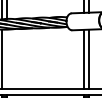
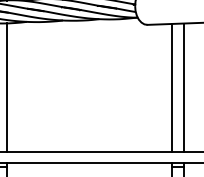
line: (6, 59) -> (6, 87), added

